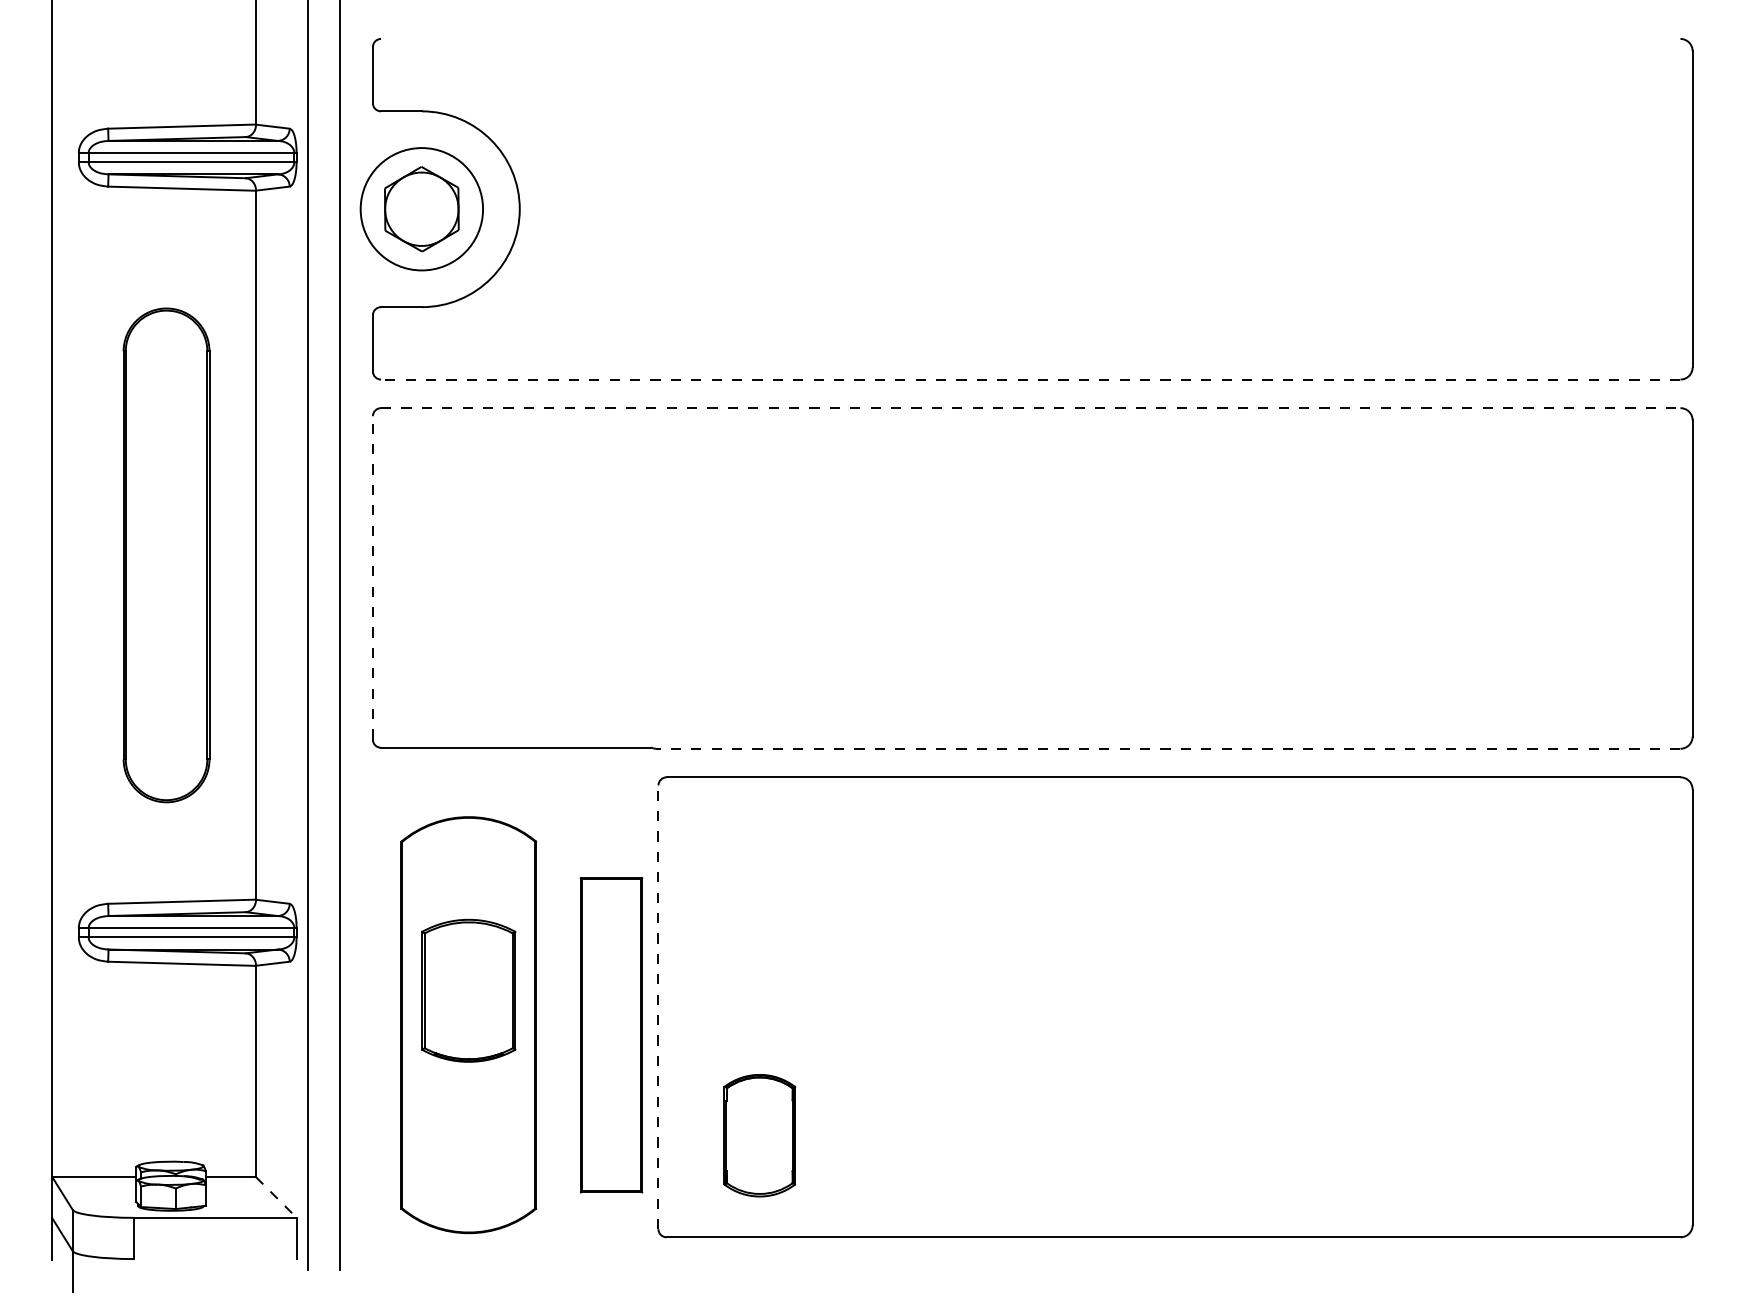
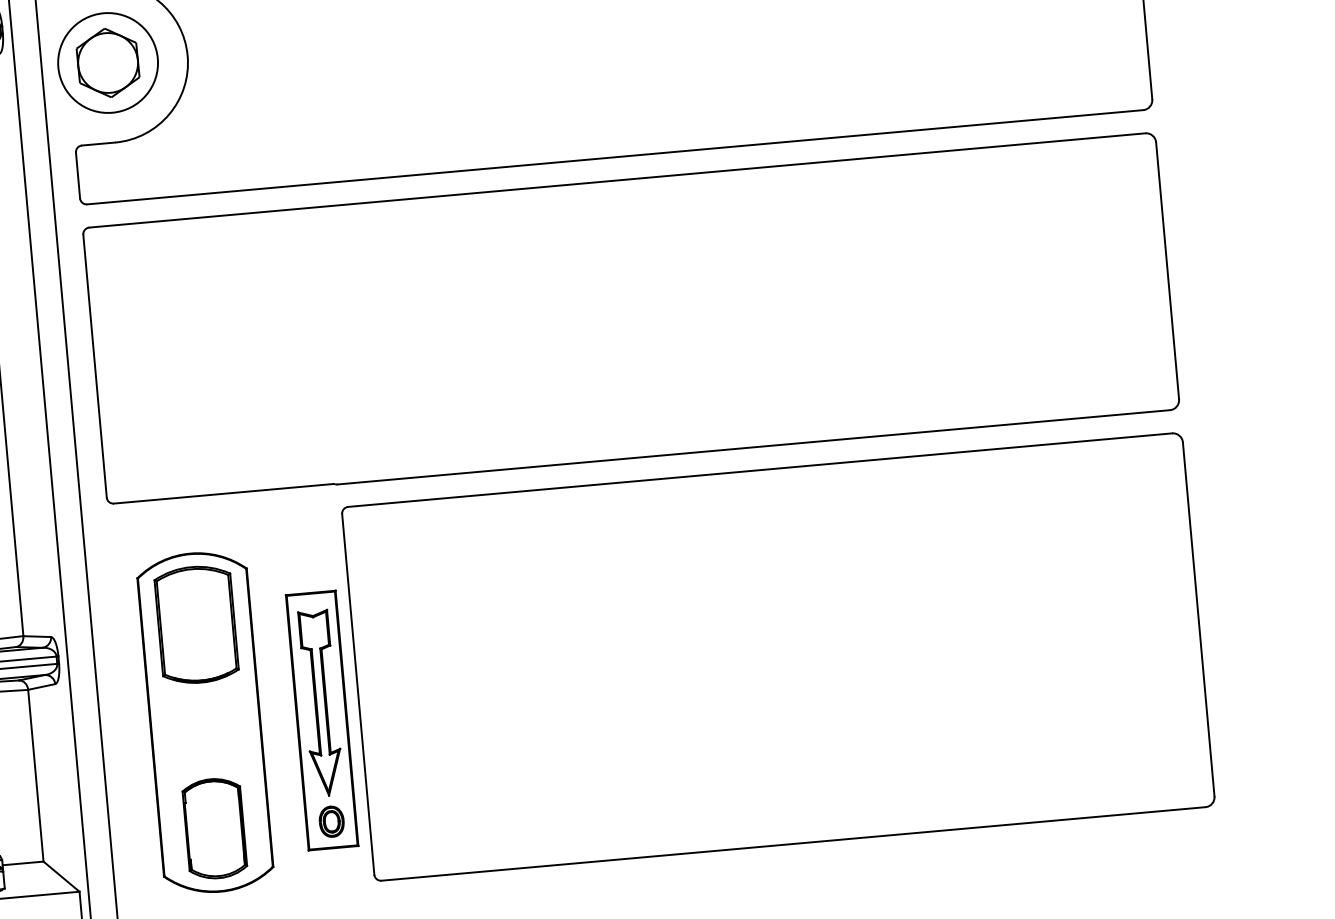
line: (1030, 379) -> (615, 157), dashed -> solid
line: (1030, 408) -> (617, 180), dashed -> solid
line: (372, 577) -> (94, 365), dashed -> solid
line: (1167, 748) -> (753, 447), dashed -> solid
part: (468, 990) -> (196, 624), moved
line: (658, 1007) -> (358, 694), dashed -> solid
part: (611, 1013) -> (320, 702), added
part: (759, 1135) -> (214, 828), moved
part: (611, 1159) -> (331, 821), added
line: (276, 1197) -> (61, 876), dashed -> solid

